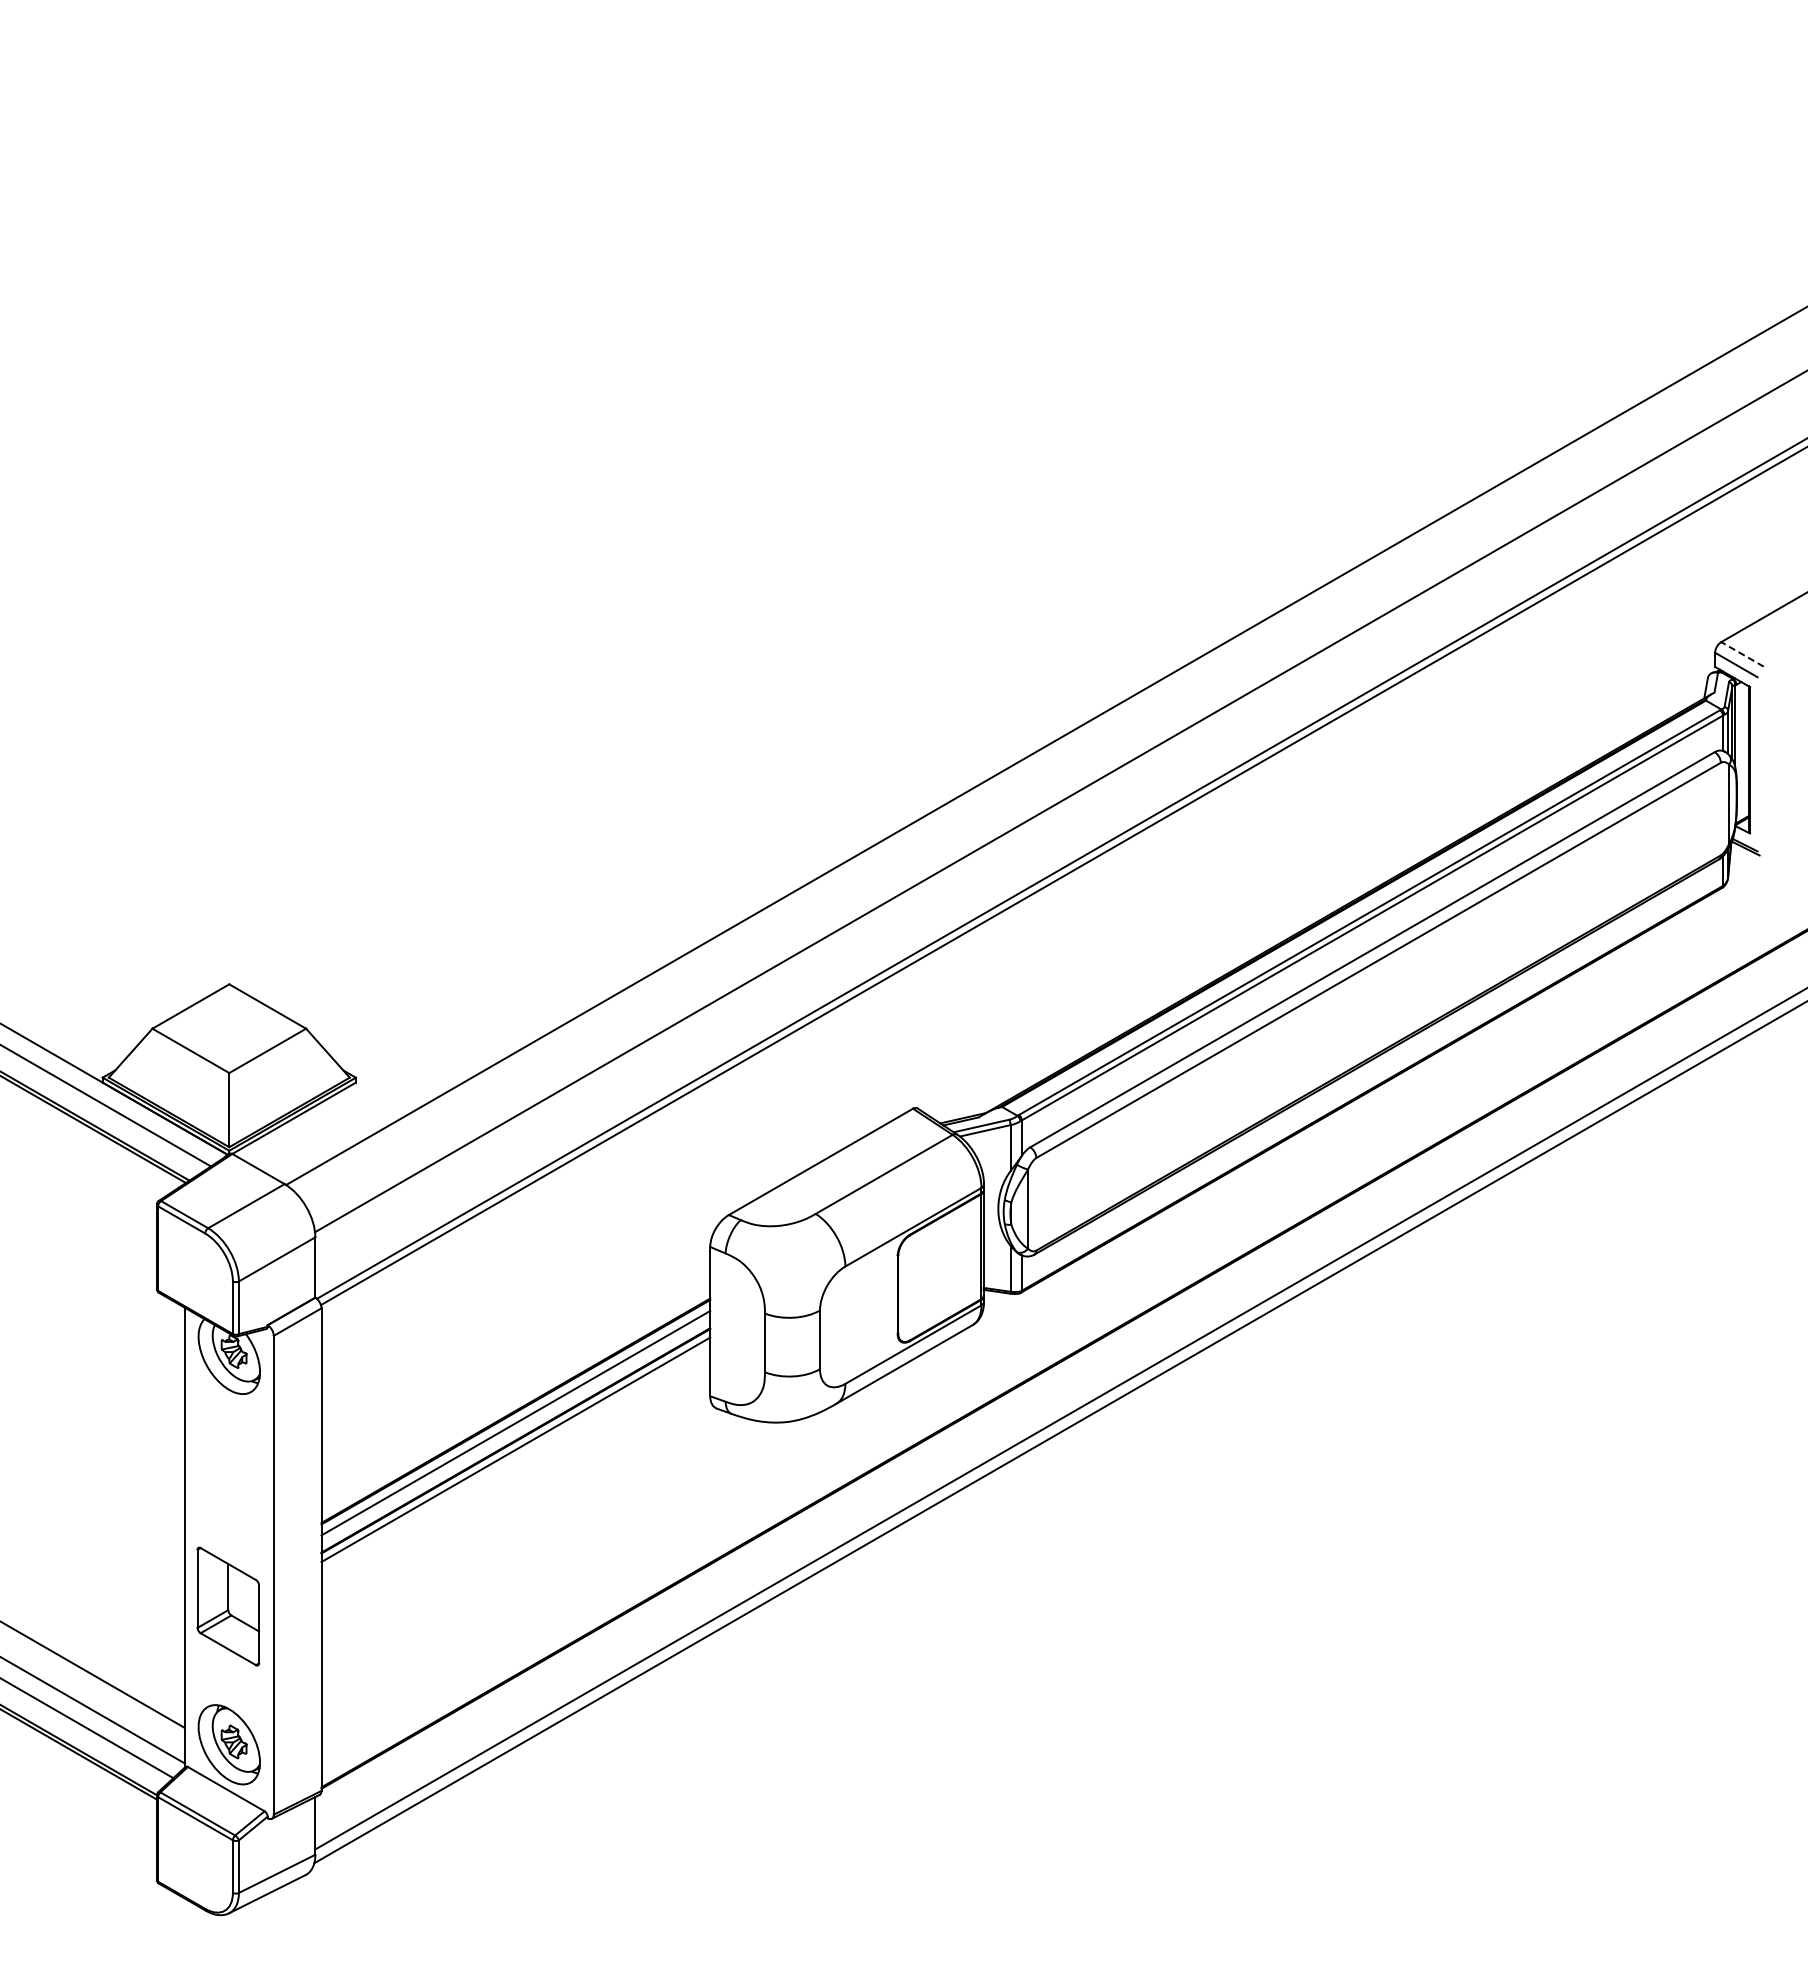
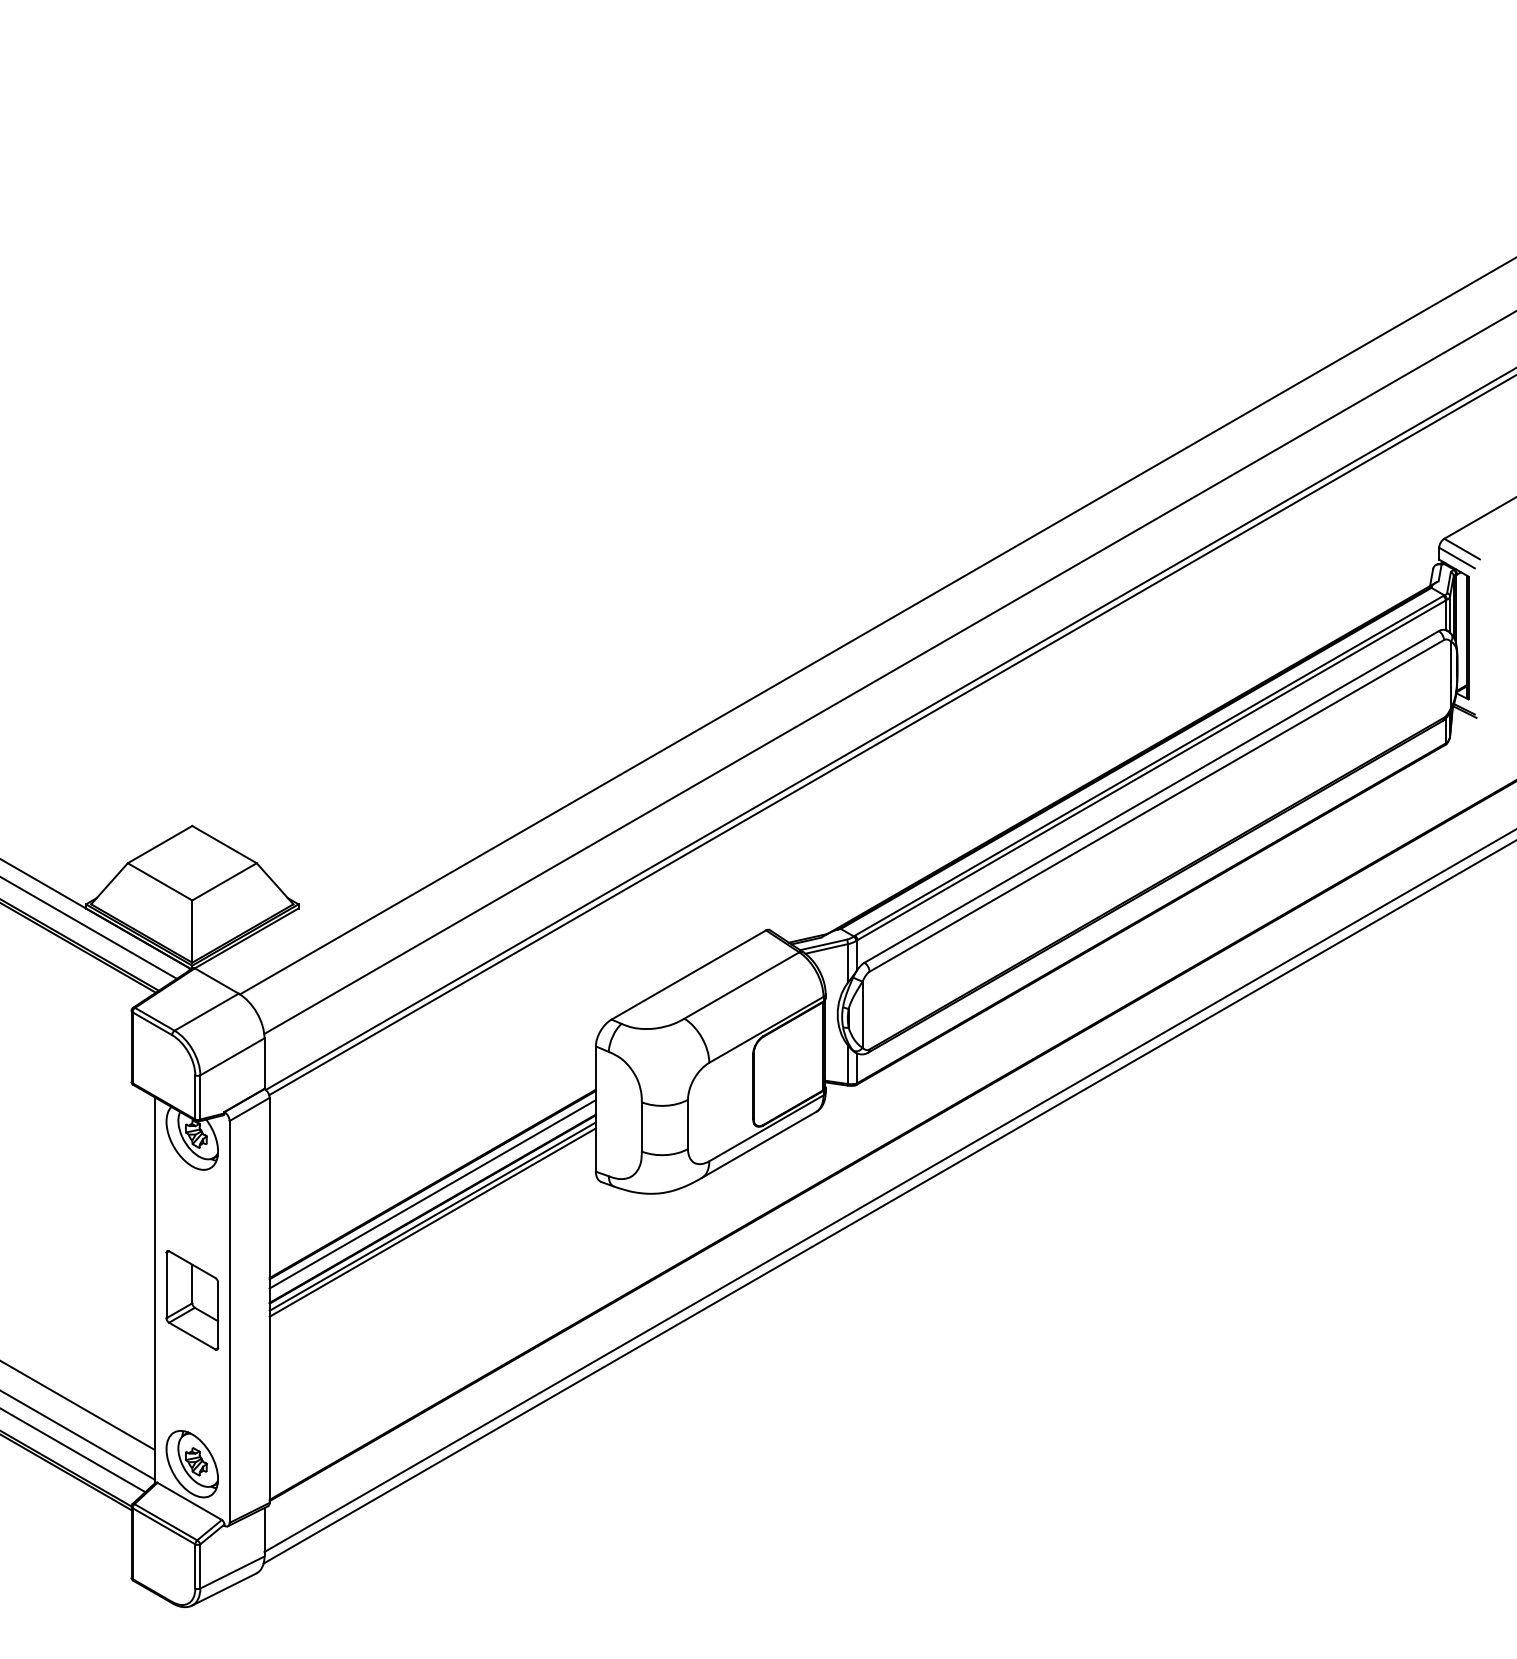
line: (1742, 654) -> (1462, 549), dashed -> solid
line: (515, 1456) -> (432, 1222), added
part: (228, 1606) -> (192, 1300), moved

